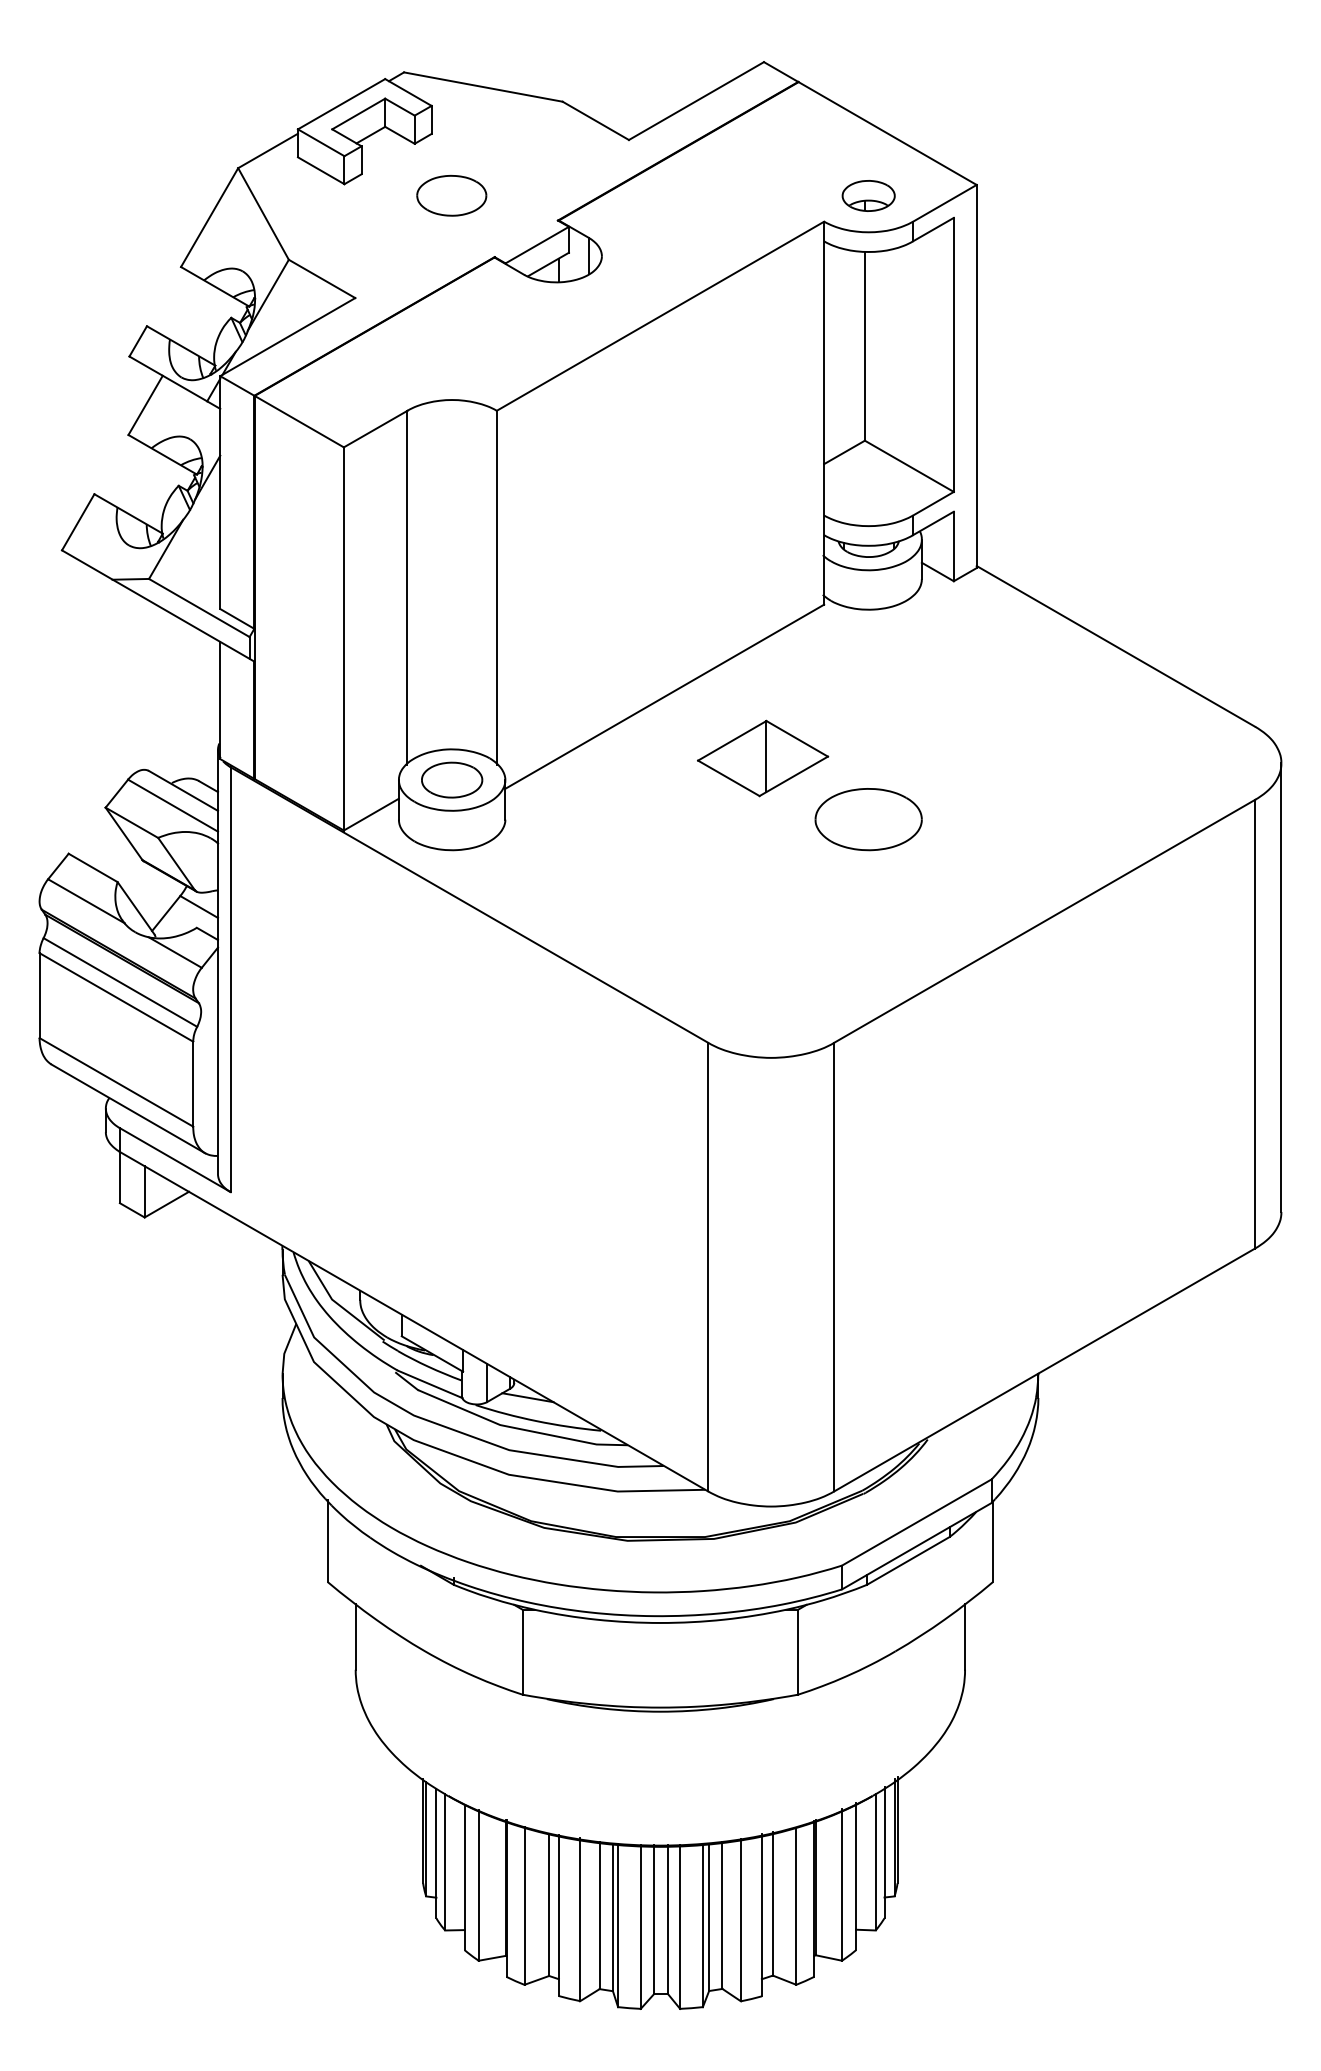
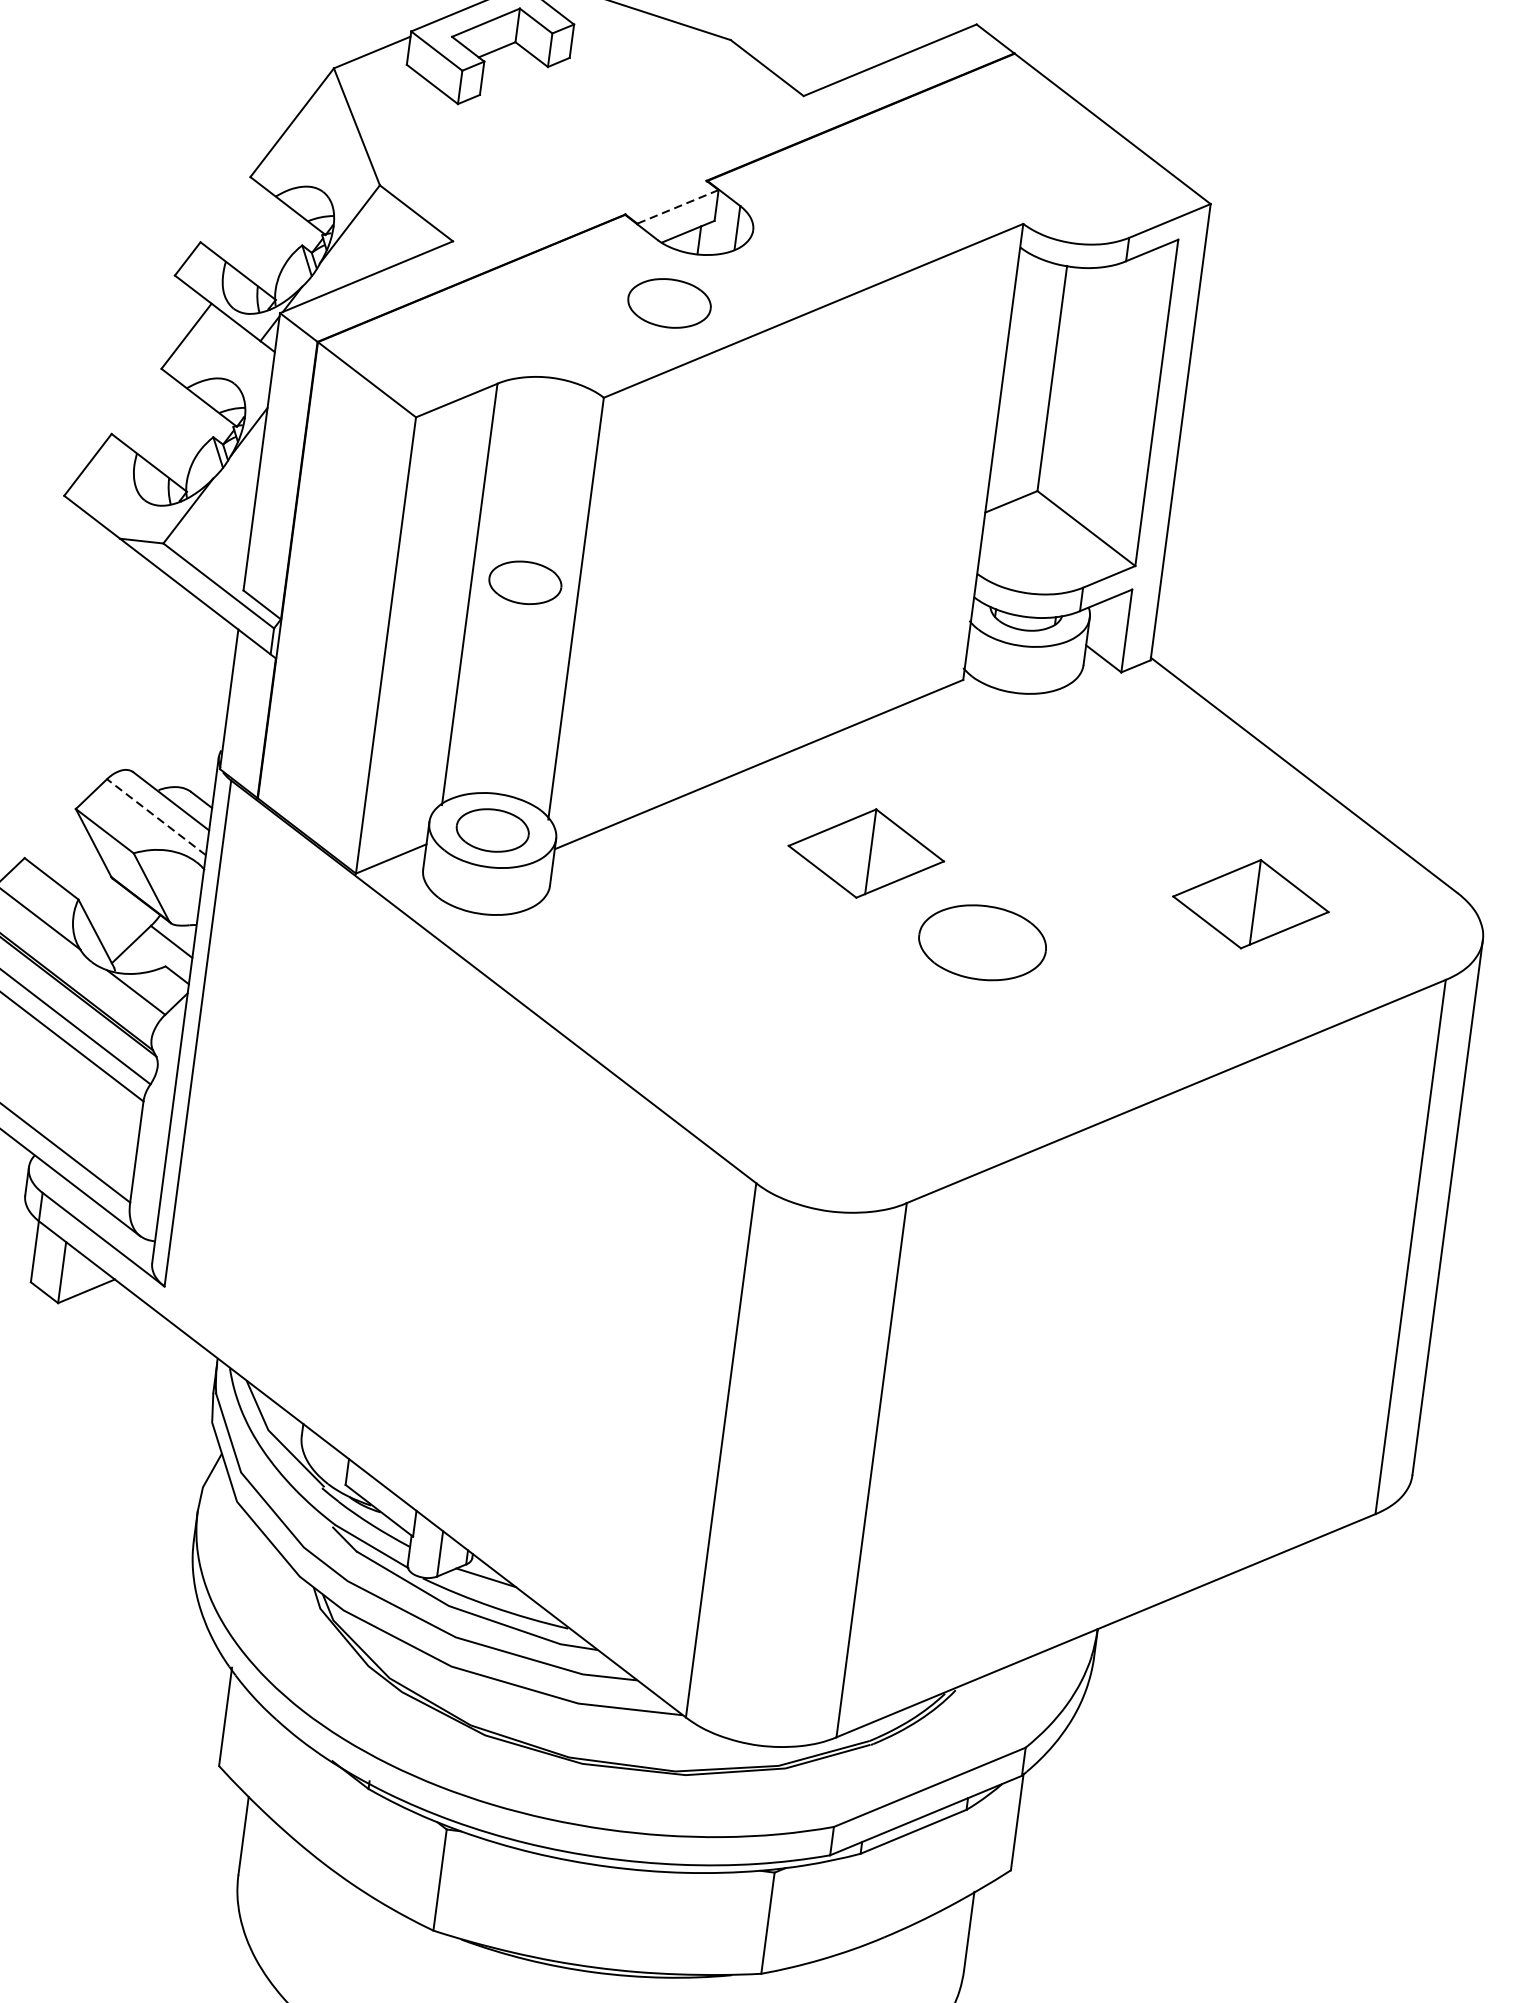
part: (451, 195) -> (669, 303), moved
part: (868, 195) -> (1080, 199), removed
line: (537, 245) -> (678, 207), solid -> dashed
part: (452, 571) -> (525, 582), added
part: (1086, 758) -> (1251, 904), added
line: (173, 805) -> (157, 817), solid -> dashed

